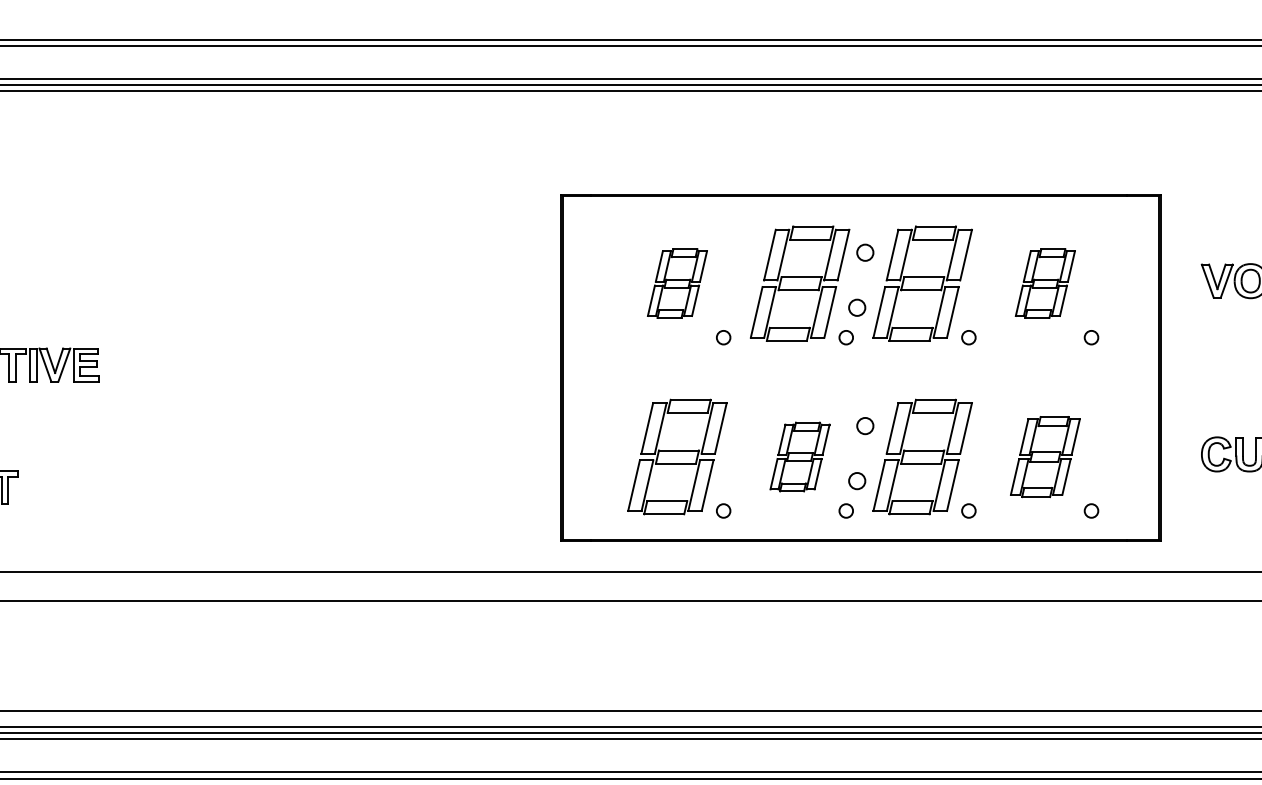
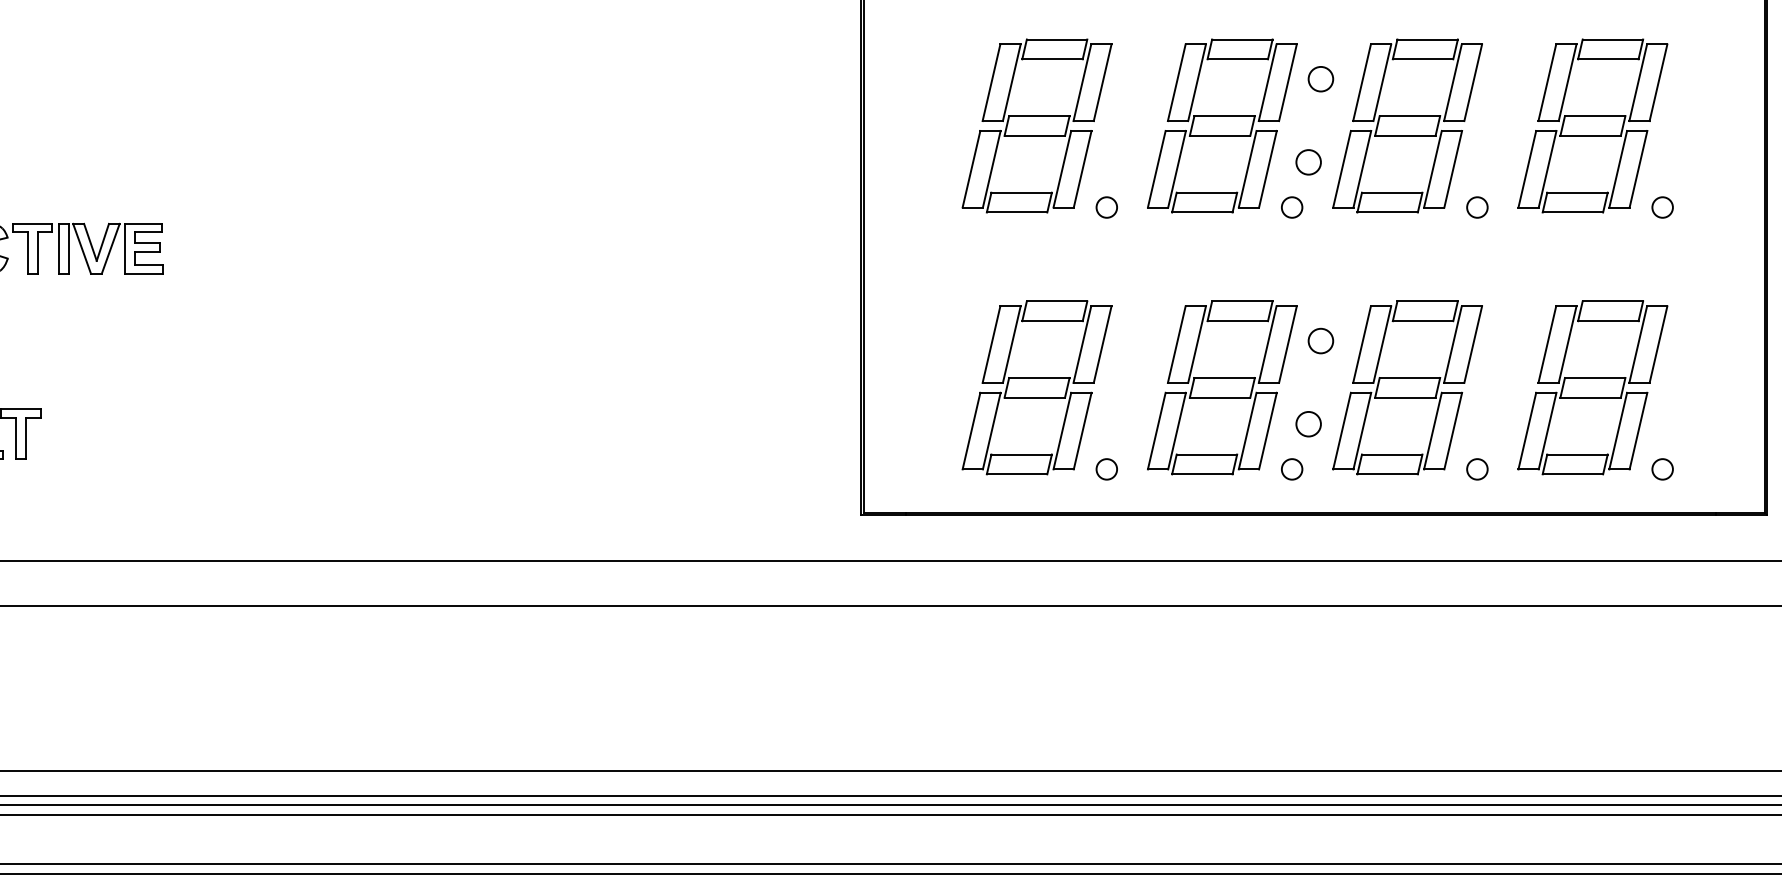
part: (677, 283) -> (1037, 125), size x1.67
part: (1045, 283) -> (1593, 125), size x1.67
part: (799, 456) -> (1221, 387), size x1.67
part: (1045, 456) -> (1593, 387), size x1.43

